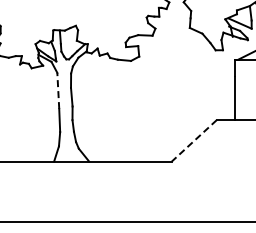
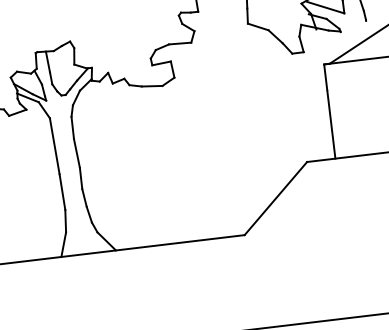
line: (58, 90) -> (54, 145), dashed -> solid
line: (194, 140) -> (276, 198), dashed -> solid

